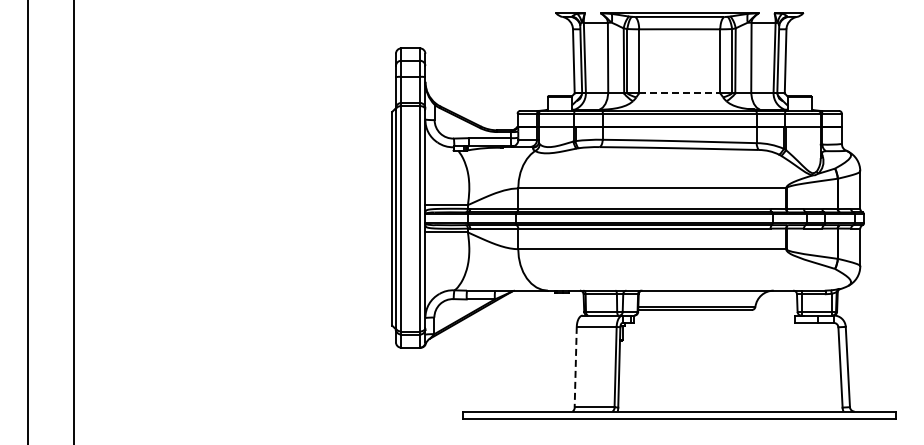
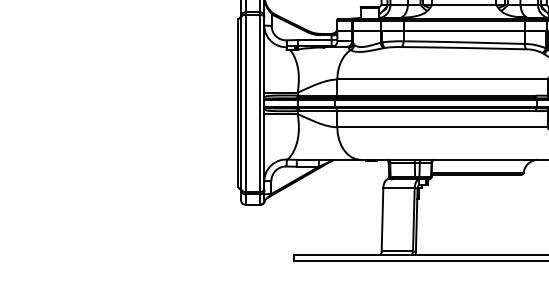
line: (679, 93) -> (464, 4), dashed -> solid
line: (575, 367) -> (382, 220), dashed -> solid

